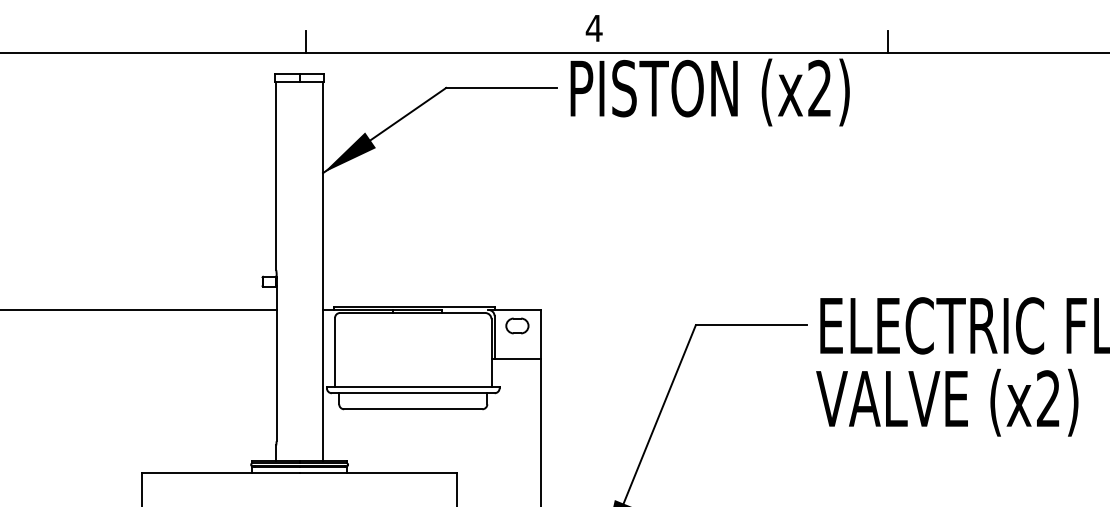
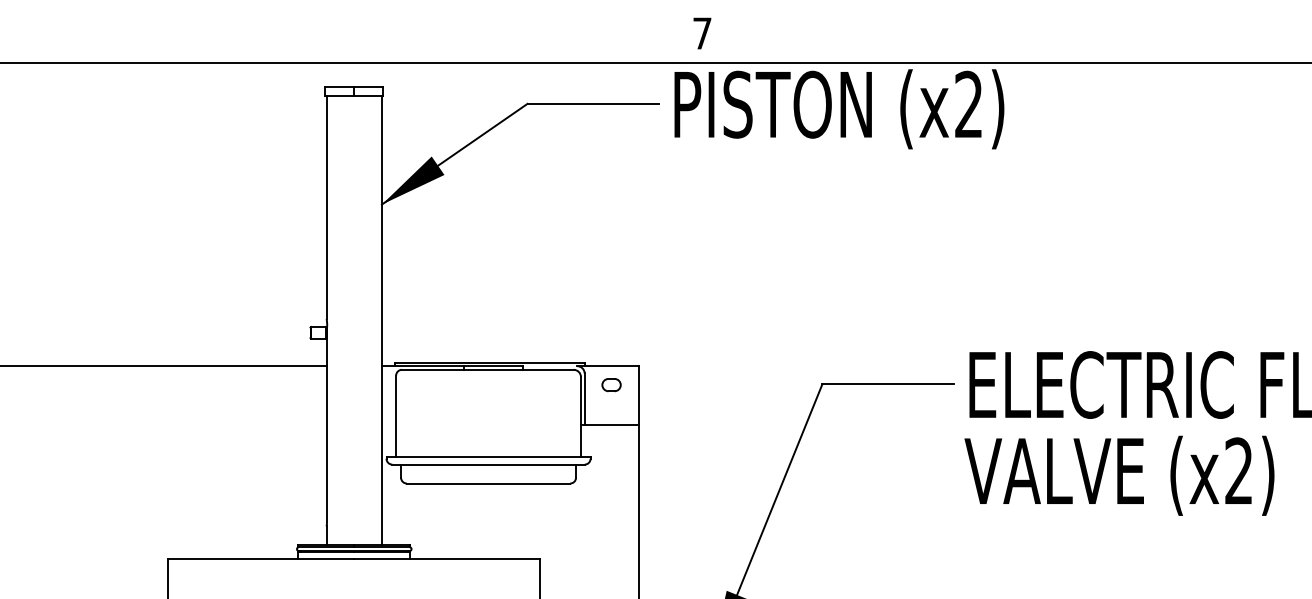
text: (594, 28) -> (702, 33), 4 -> 7
line: (305, 41) -> (361, 49), removed
line: (888, 41) -> (1049, 49), removed
part: (517, 325) -> (611, 384), size x0.7

